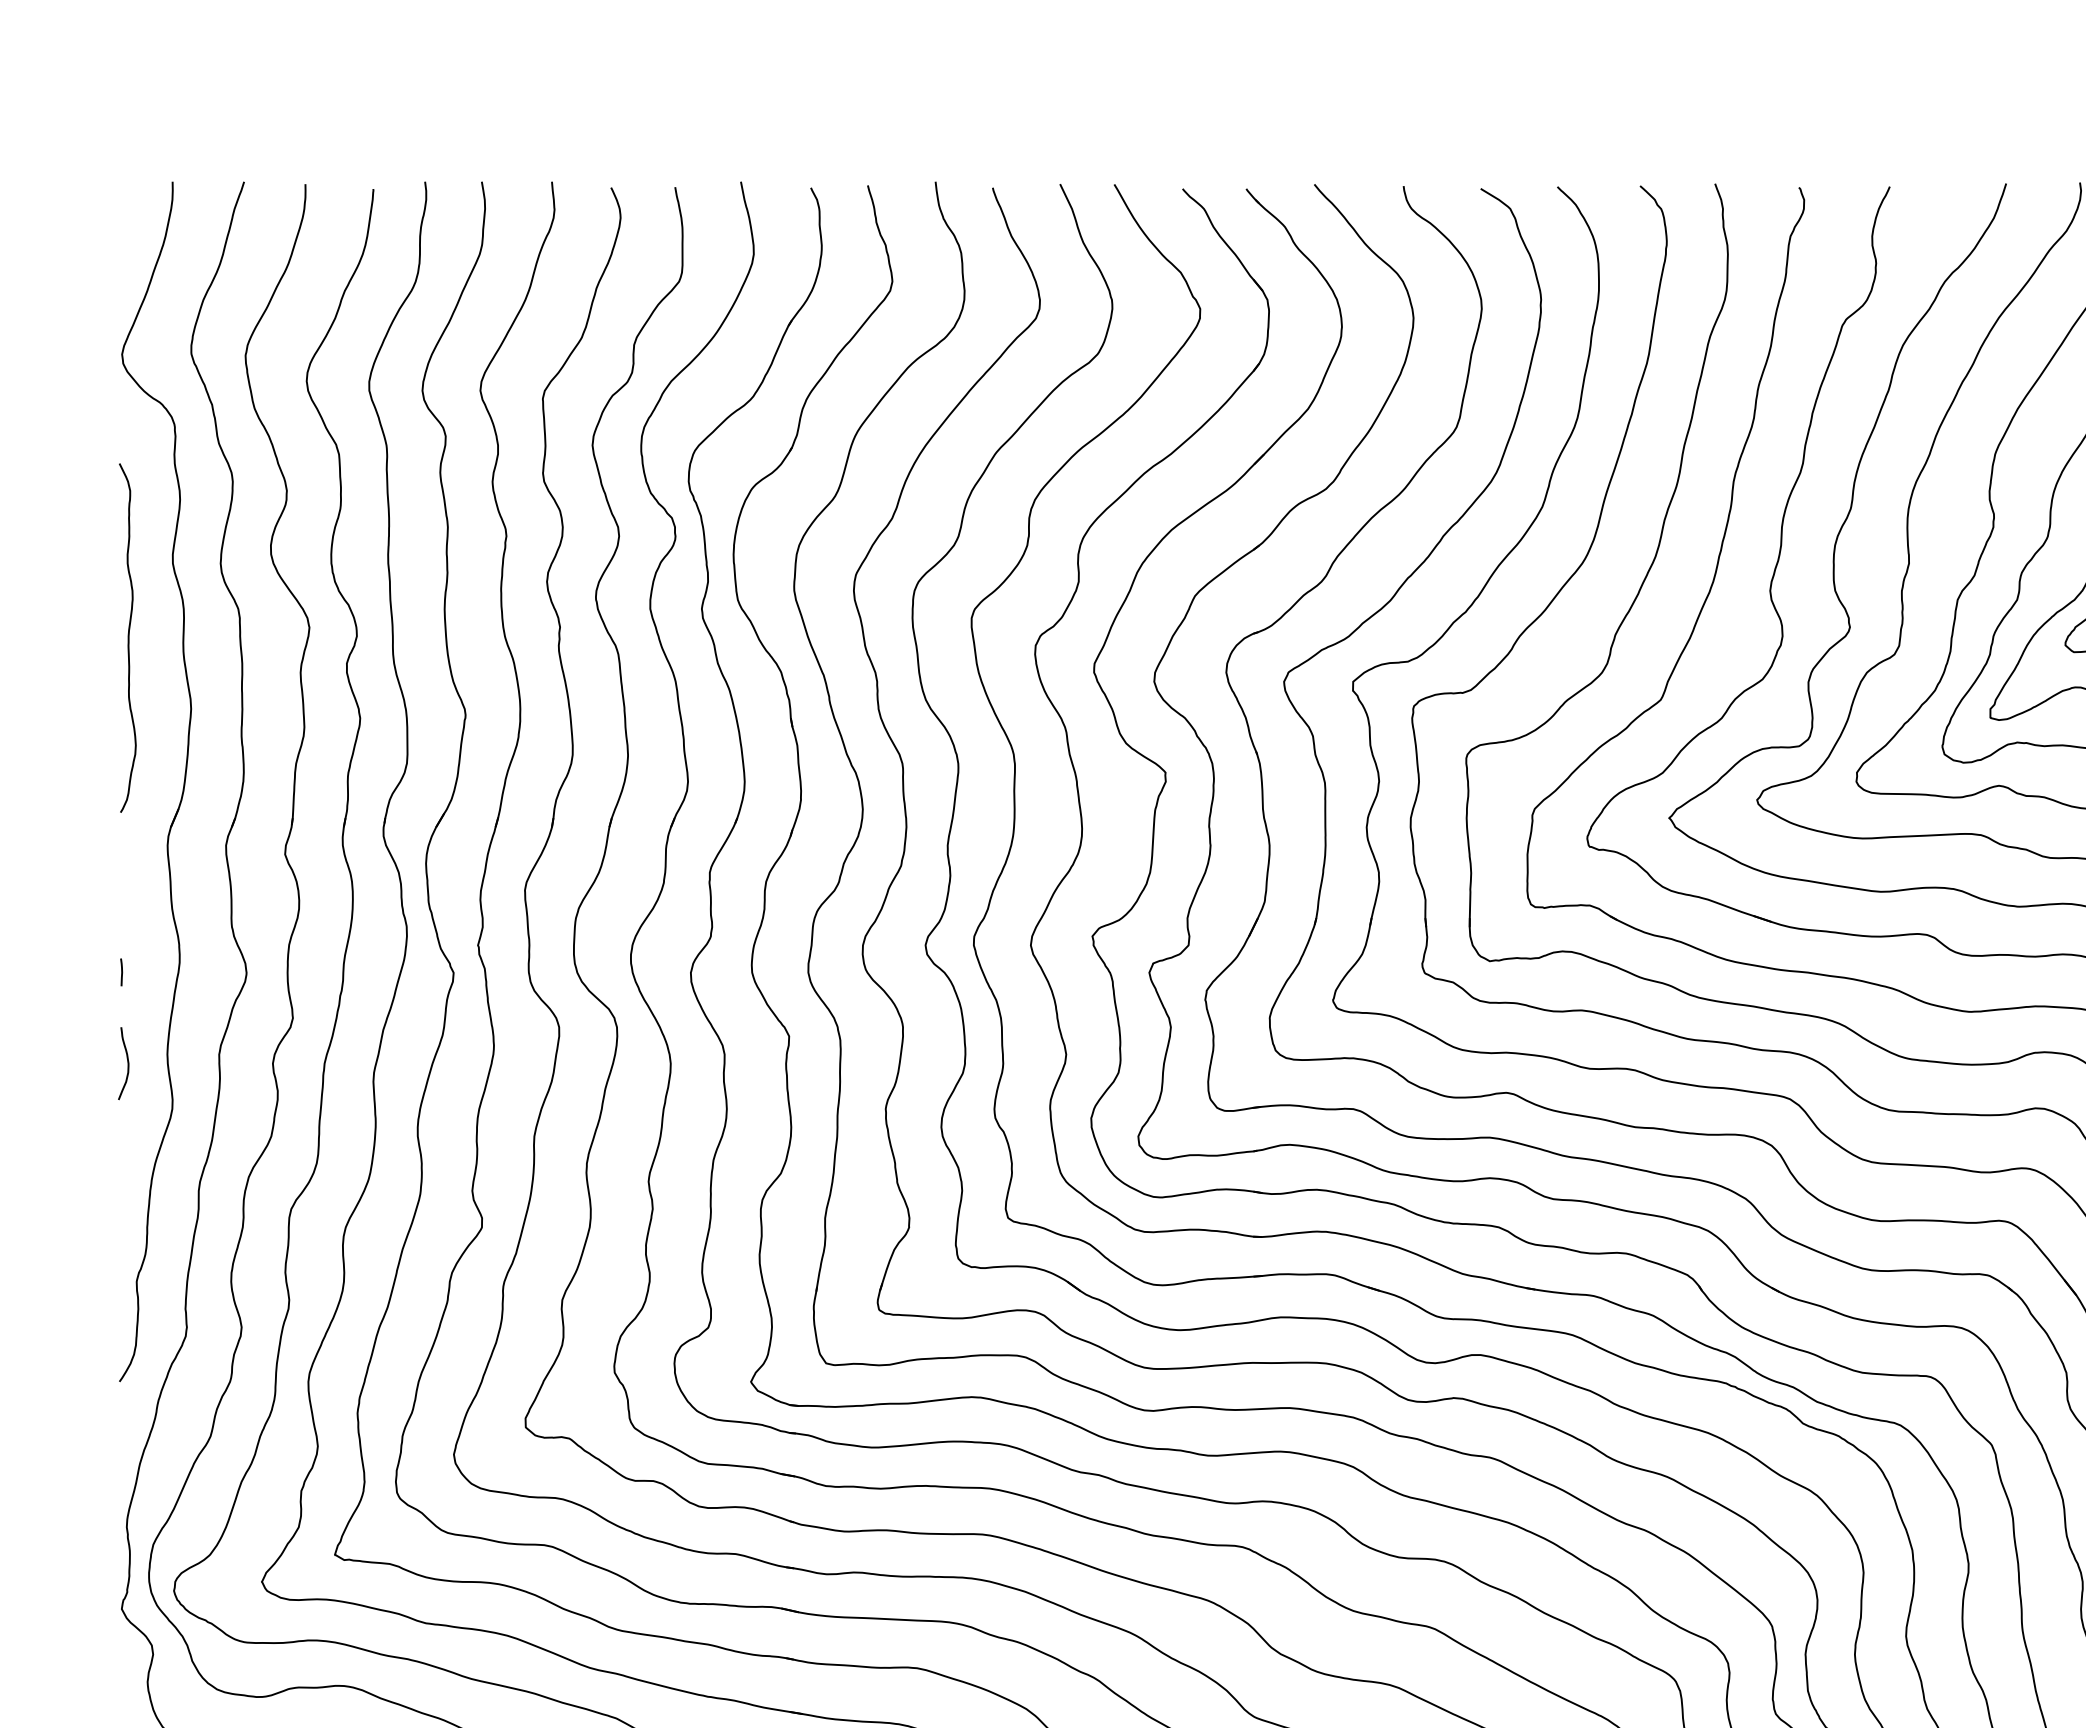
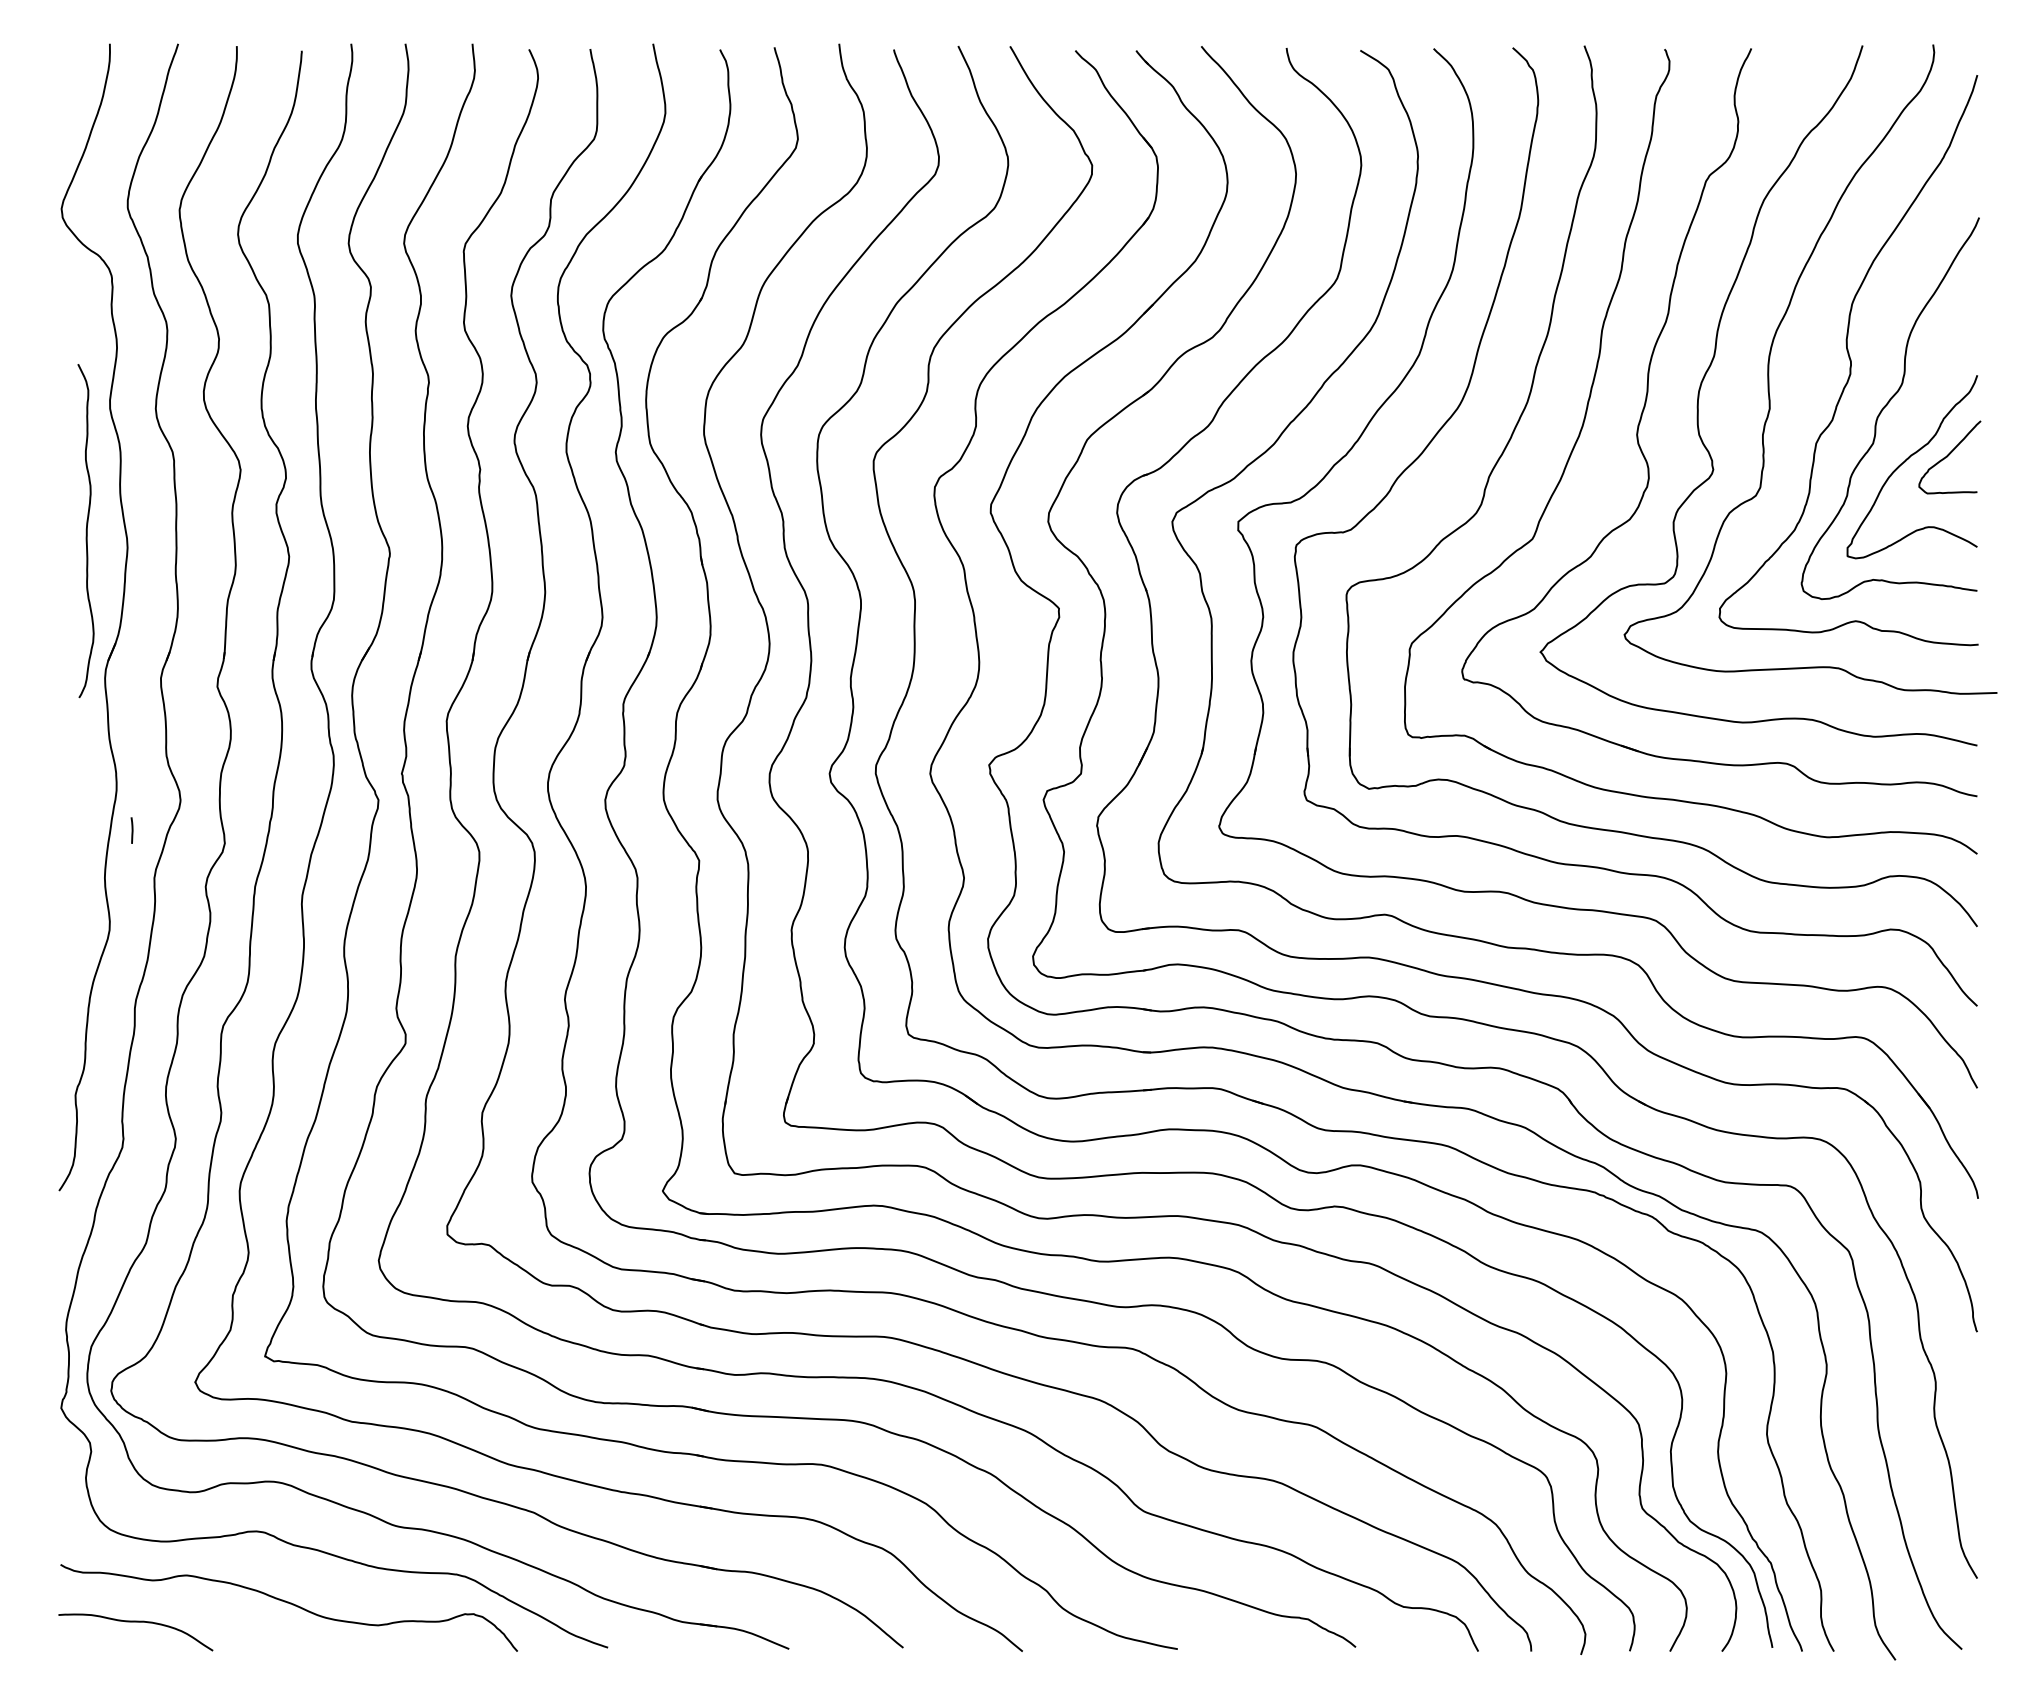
curve: (127, 638) -> (85, 531), moved
line: (120, 972) -> (131, 830), moved
curve: (127, 1063) -> (66, 886), removed

